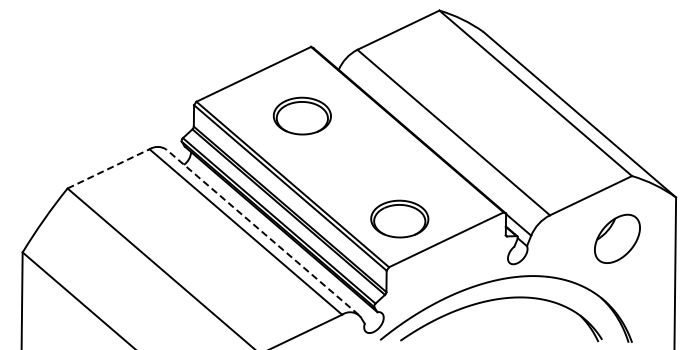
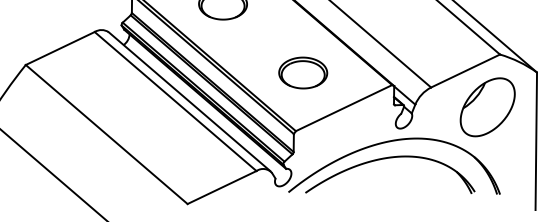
line: (109, 168) -> (61, 48), dashed -> solid
part: (399, 218) -> (302, 72), moved
line: (262, 232) -> (189, 101), dashed -> solid
part: (617, 238) -> (487, 106), size x1.43

